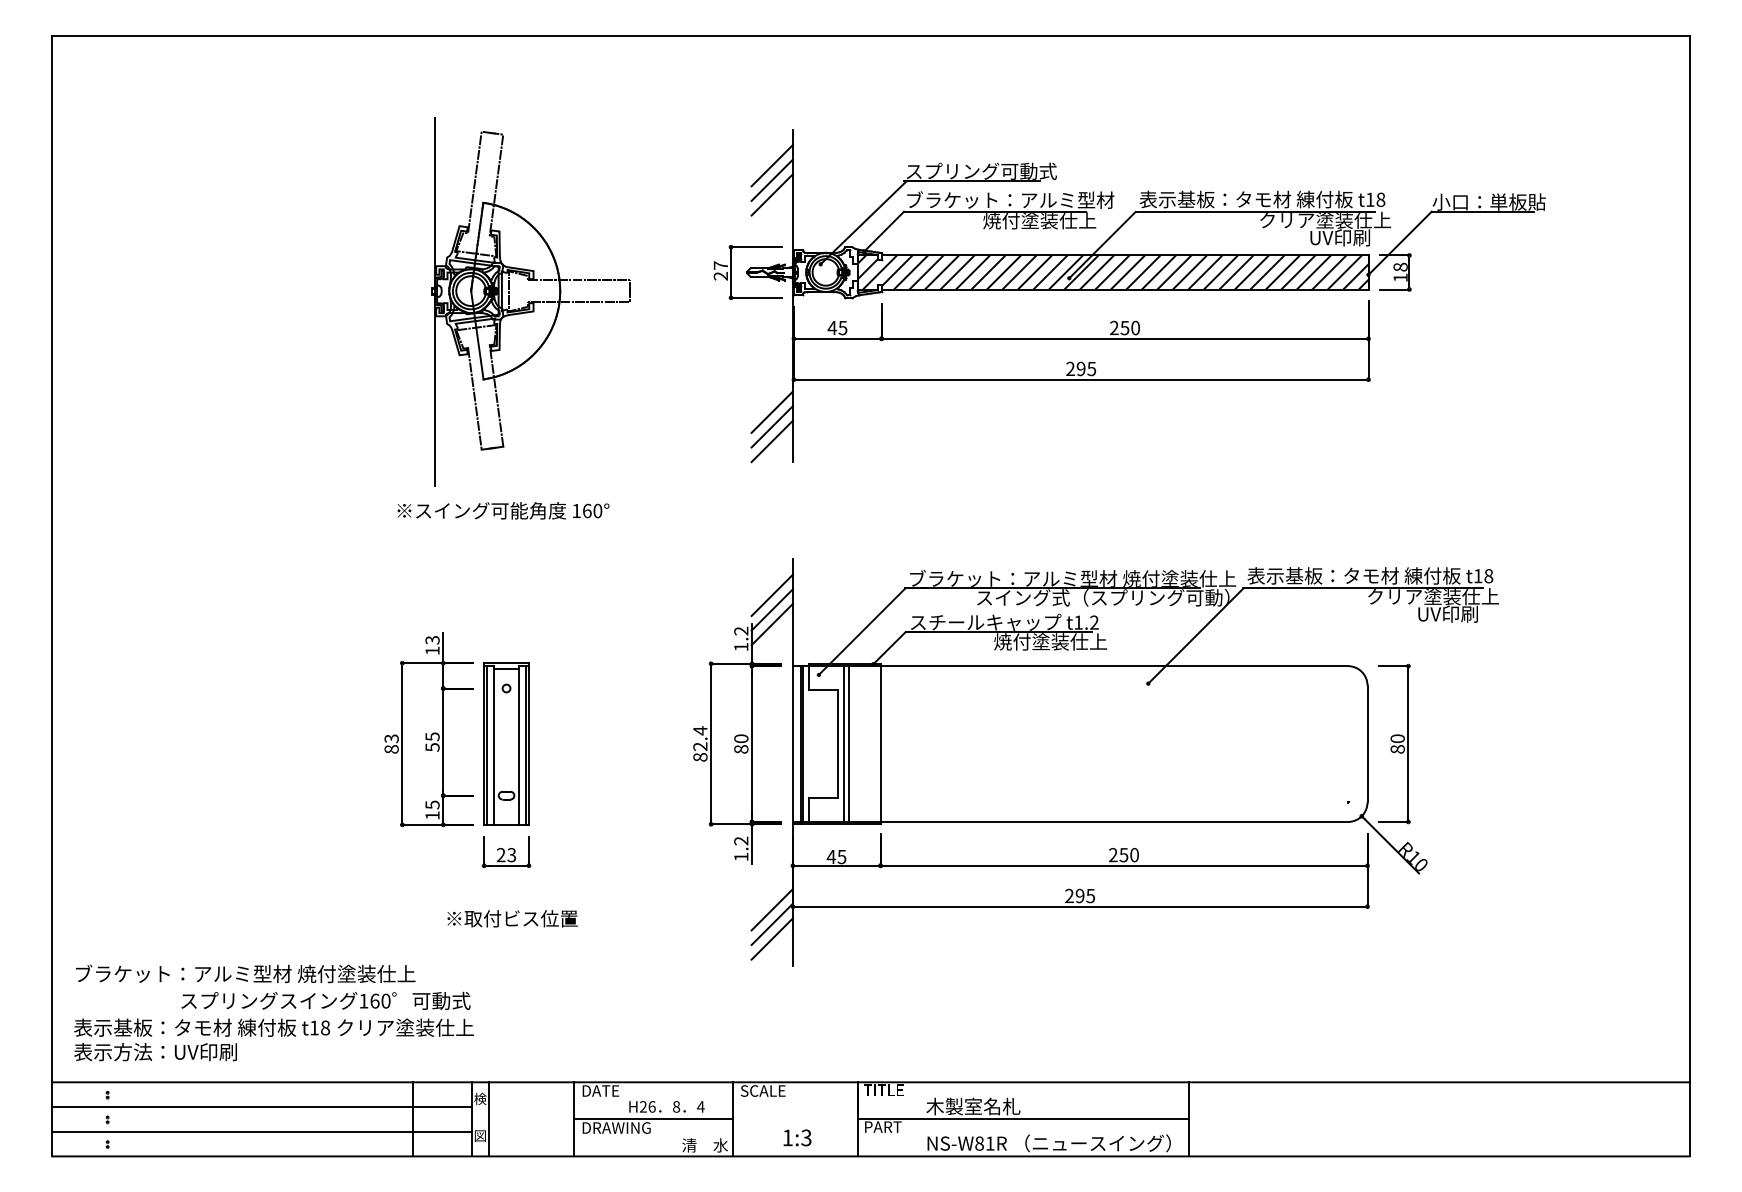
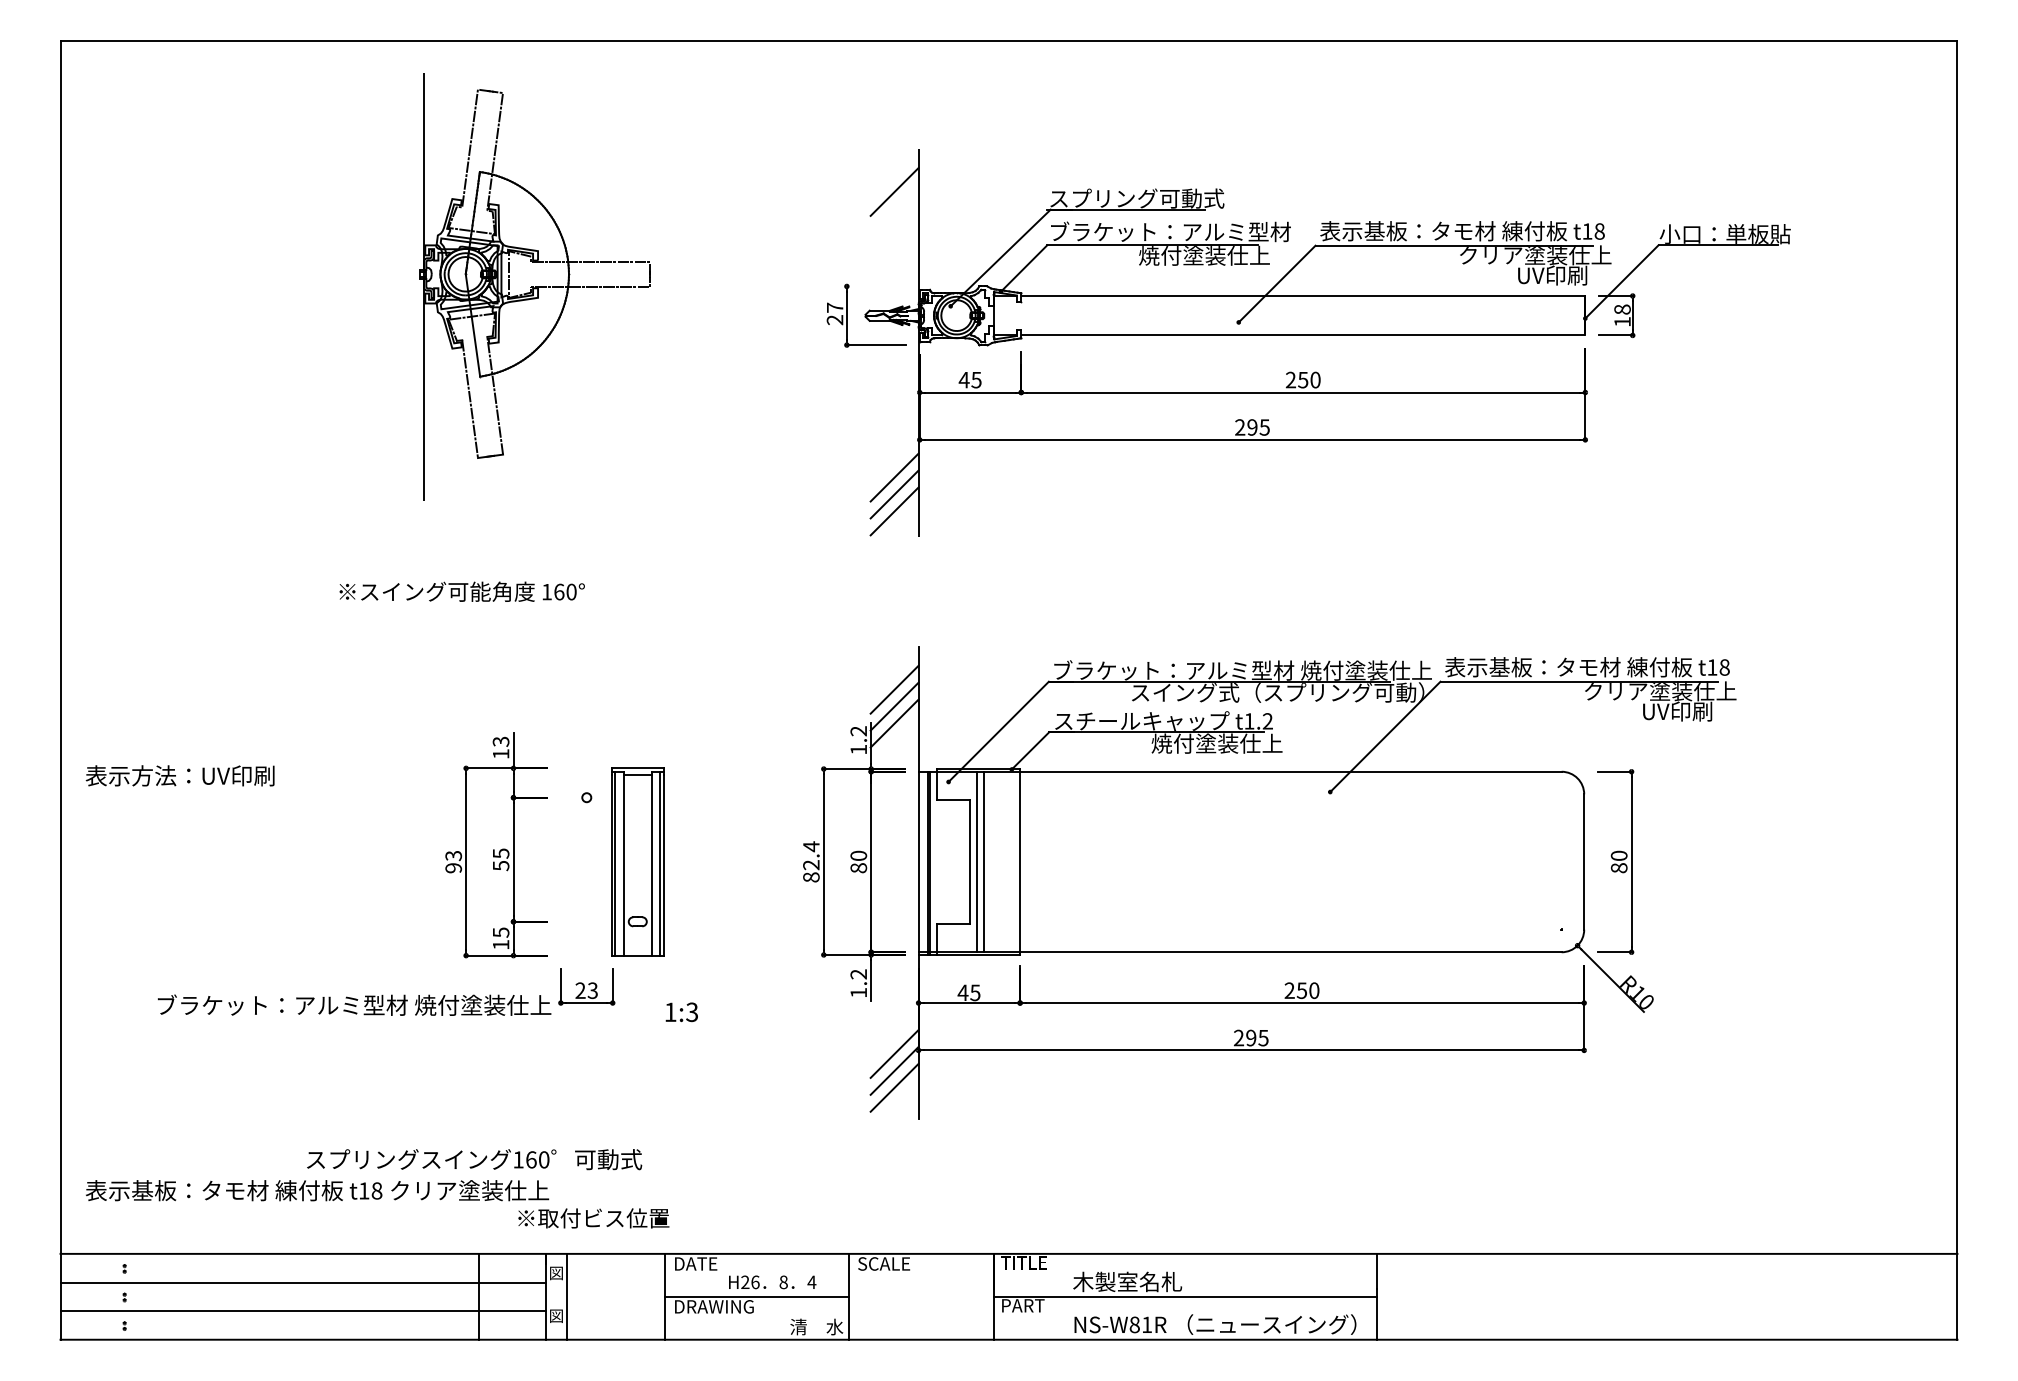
line: (772, 179) -> (894, 208), removed
line: (772, 194) -> (894, 225), removed
line: (755, 247) -> (875, 286), removed
hatch: (1113, 272) -> (1289, 315), removed
part: (530, 301) -> (534, 286), moved
text: (502, 510) -> (461, 591), moved
part: (506, 743) -> (637, 861), moved
text: (391, 749) -> (453, 868), 83 -> 93
text: (512, 918) -> (593, 1218), moved
text: (245, 973) -> (354, 1004), moved
text: (325, 1000) -> (474, 1159), moved
text: (154, 1051) -> (179, 775), moved
text: (480, 1099) -> (556, 1273), 検 -> 図
text: (797, 1138) -> (681, 1012), moved

